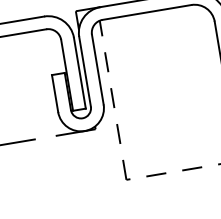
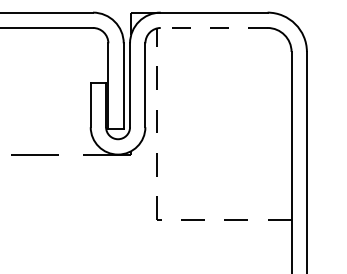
line: (146, 12) -> (213, 27), solid -> dashed

